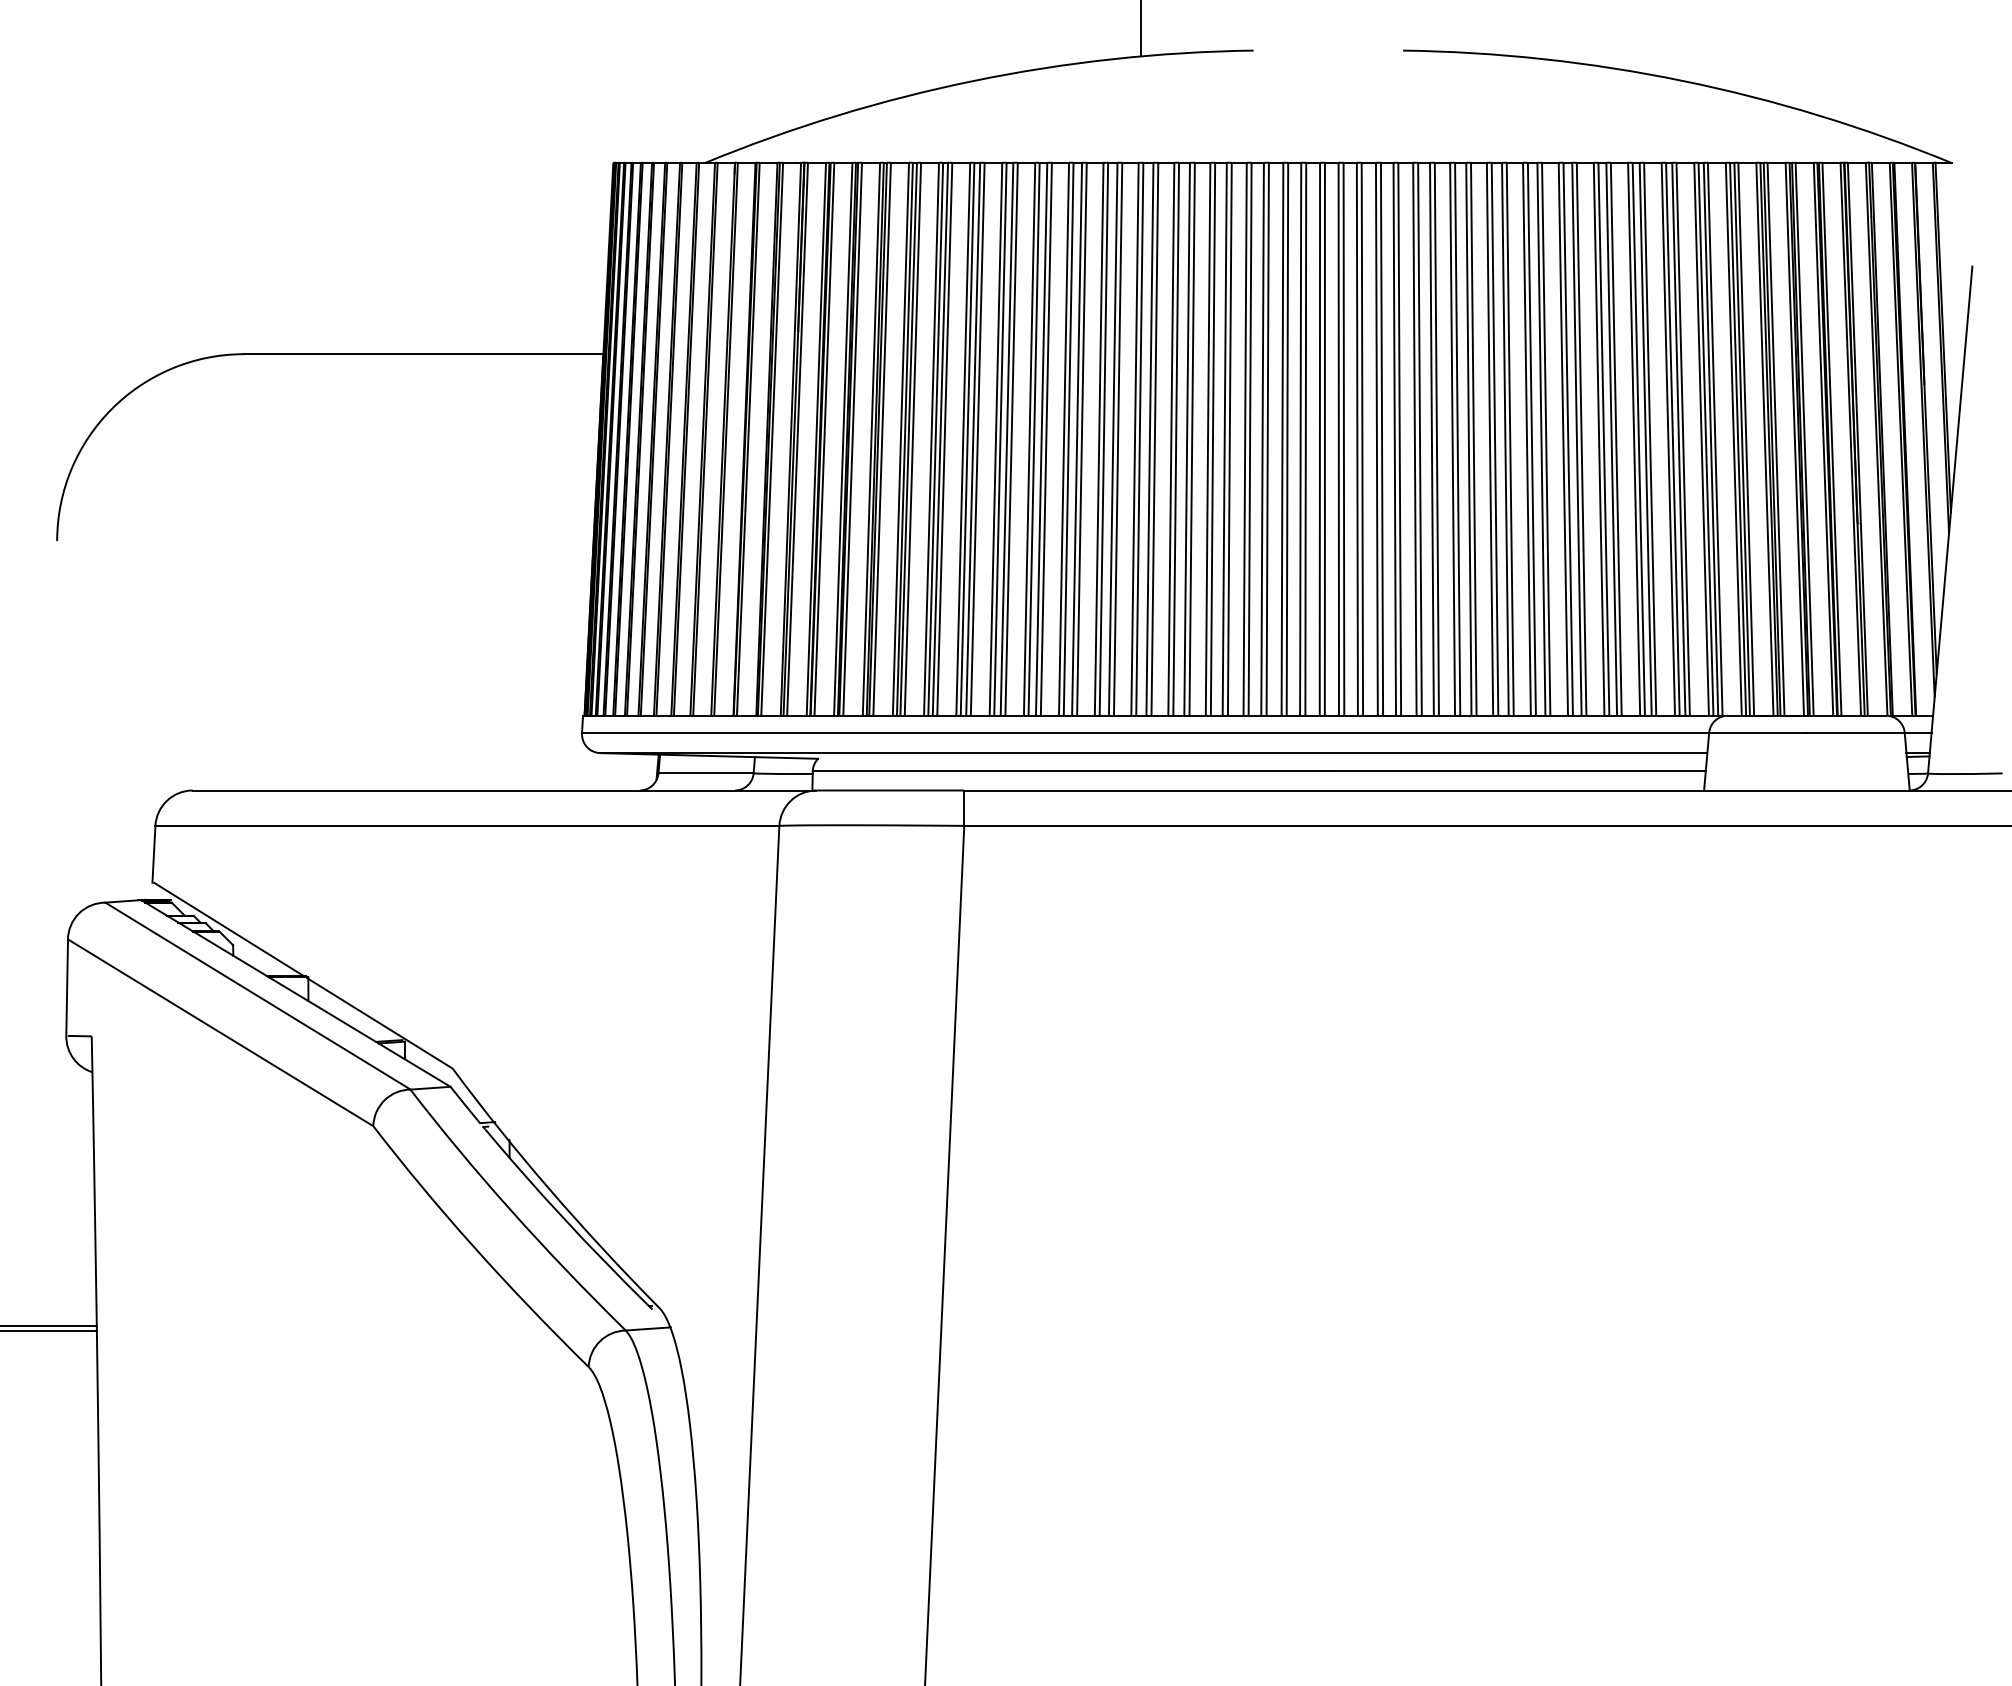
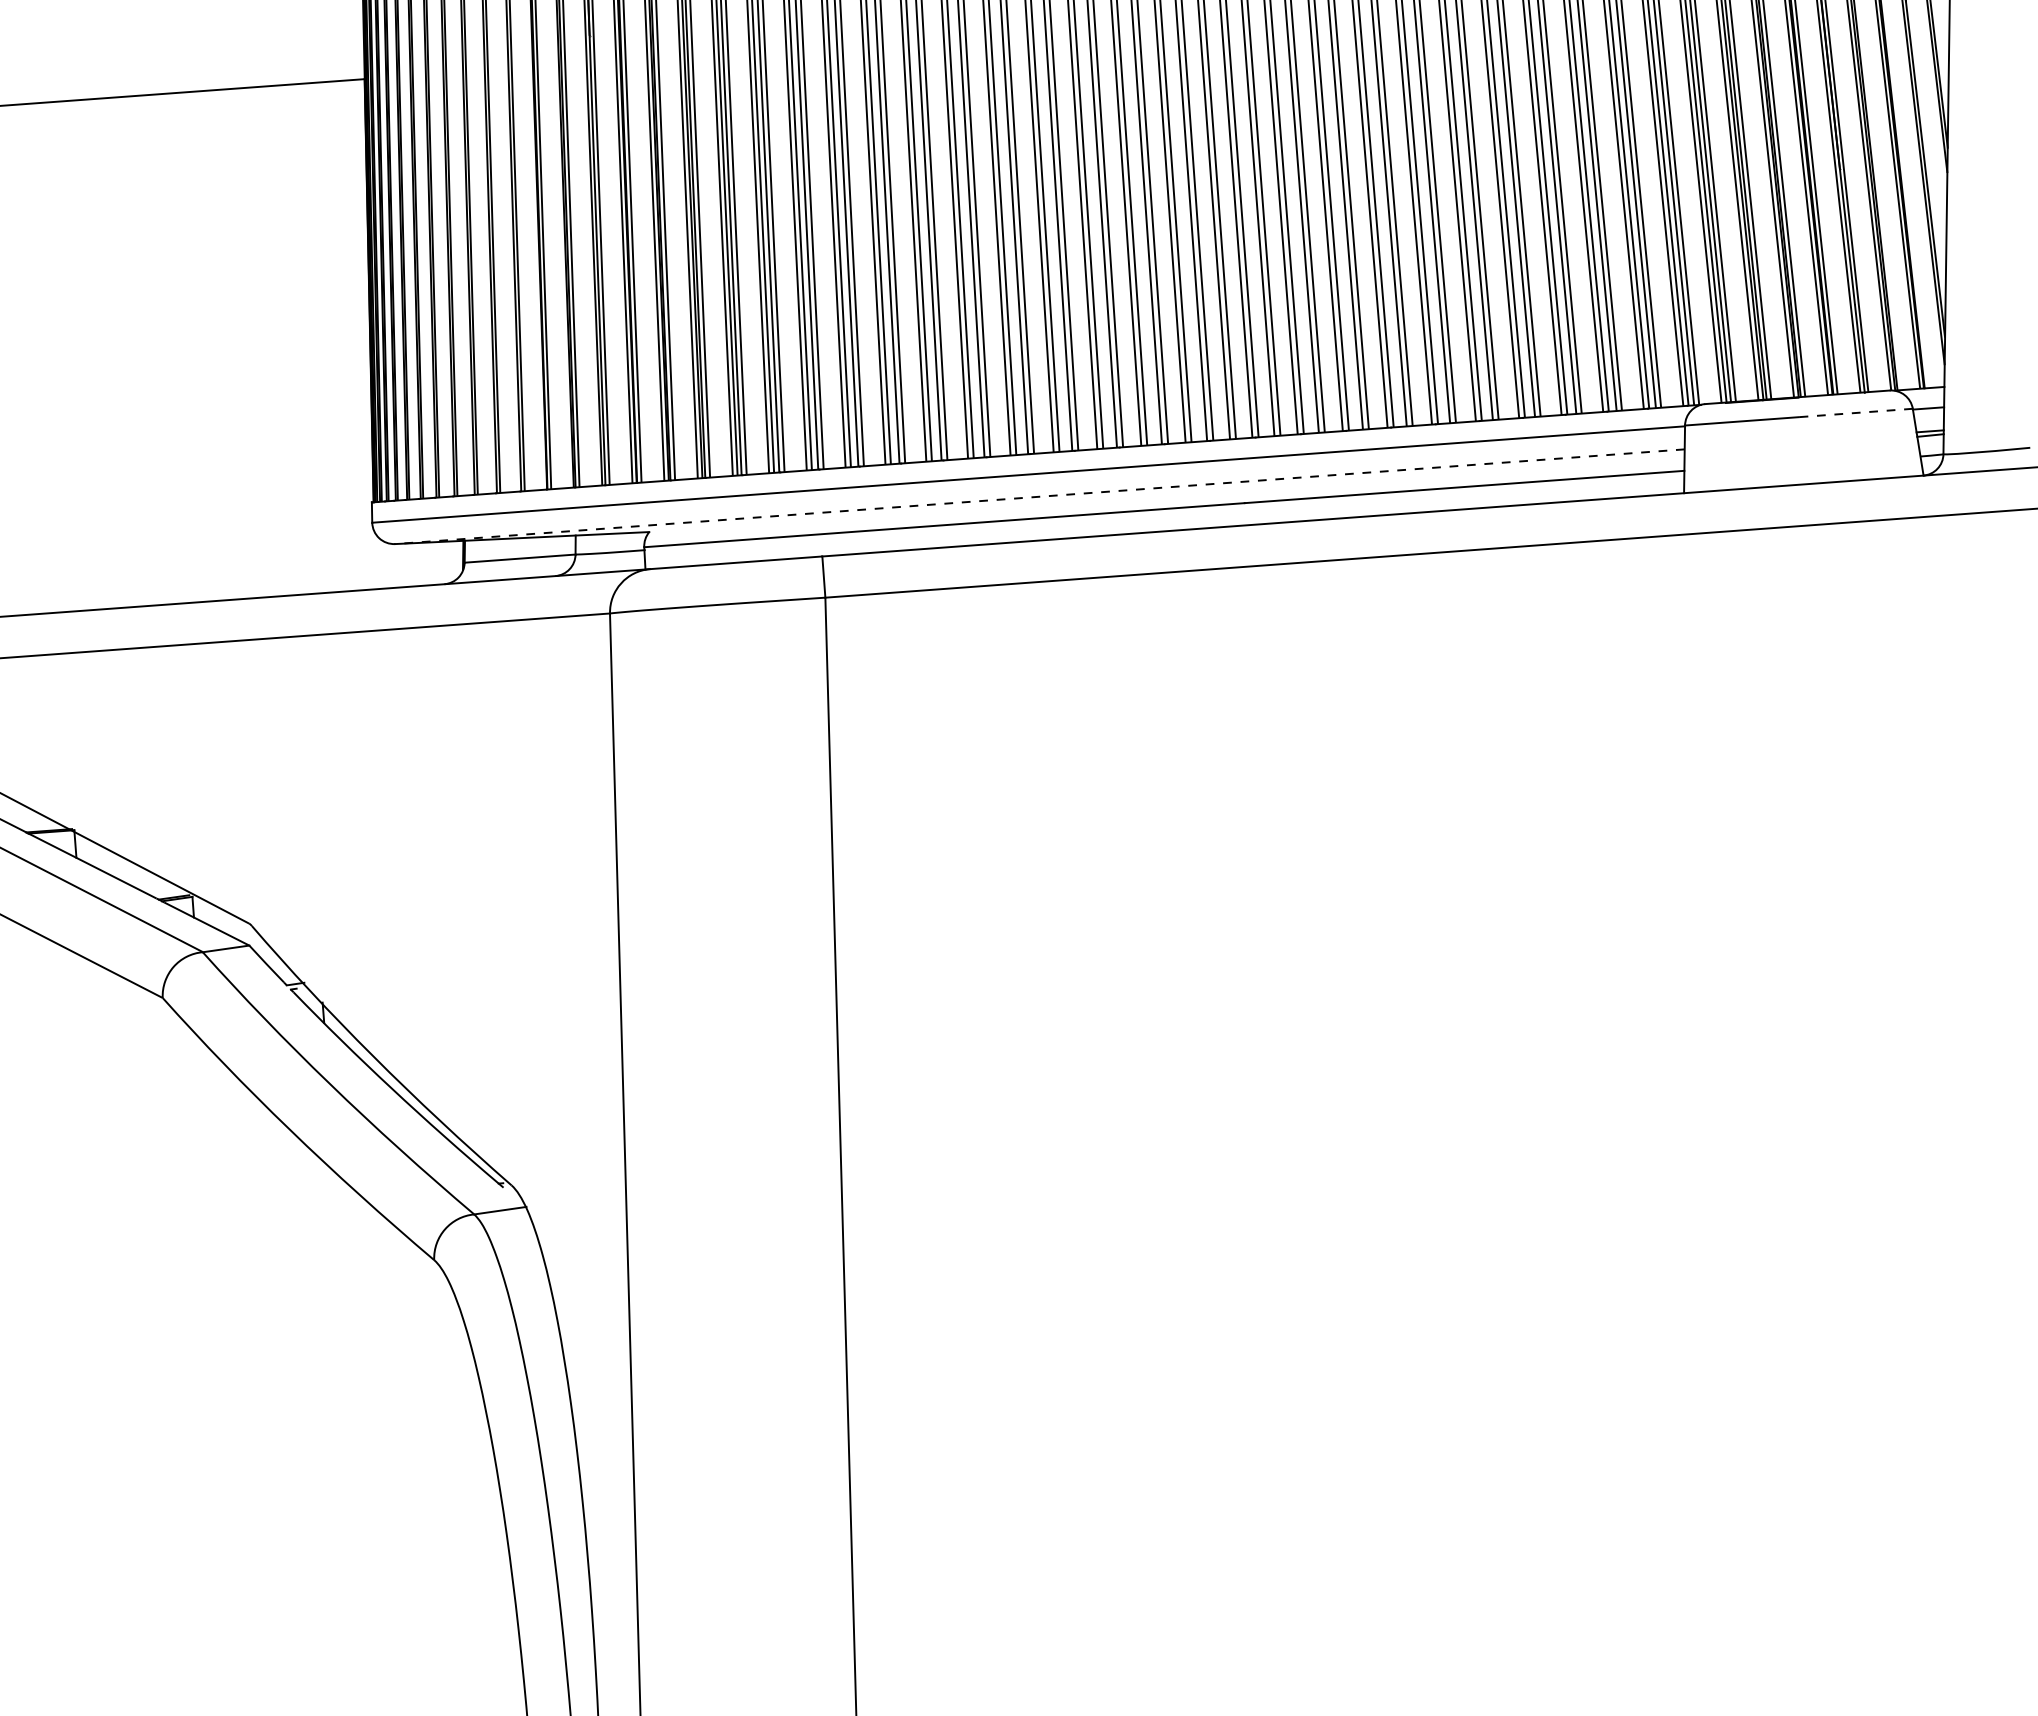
line: (1855, 732) -> (1855, 412), solid -> dashed
line: (1153, 753) -> (1039, 497), solid -> dashed

